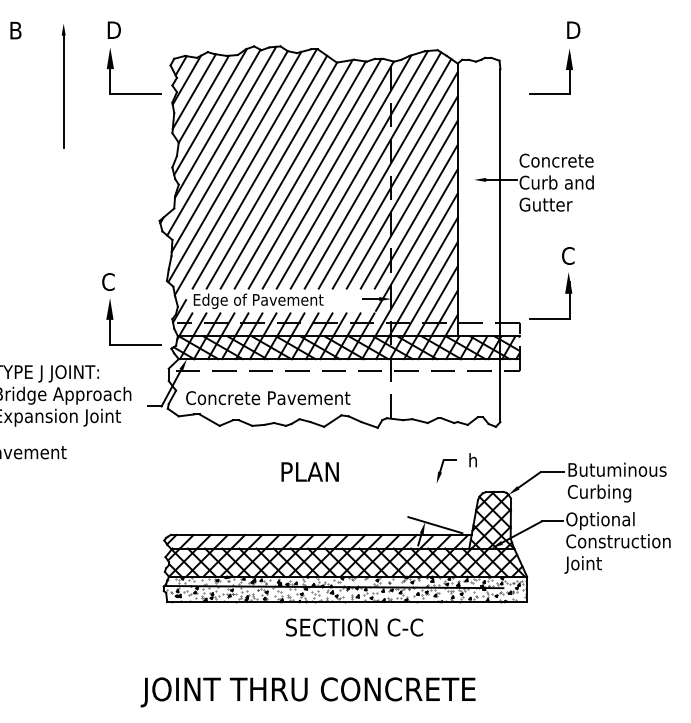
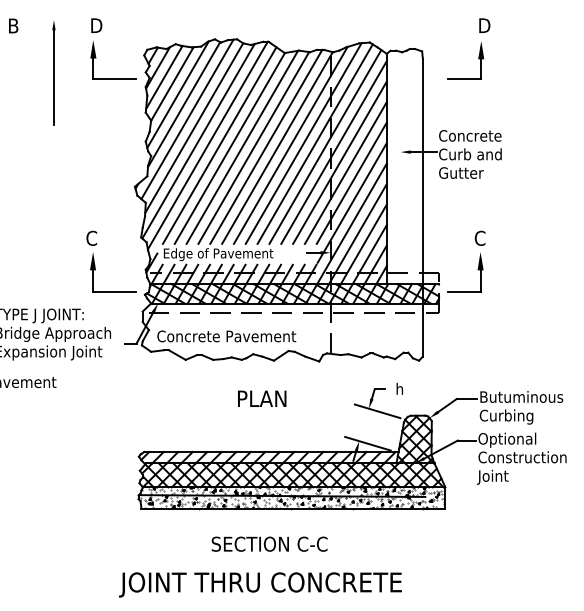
part: (566, 284) -> (478, 262), moved
line: (446, 486) -> (377, 411), added
text: (354, 626) -> (269, 543), moved

